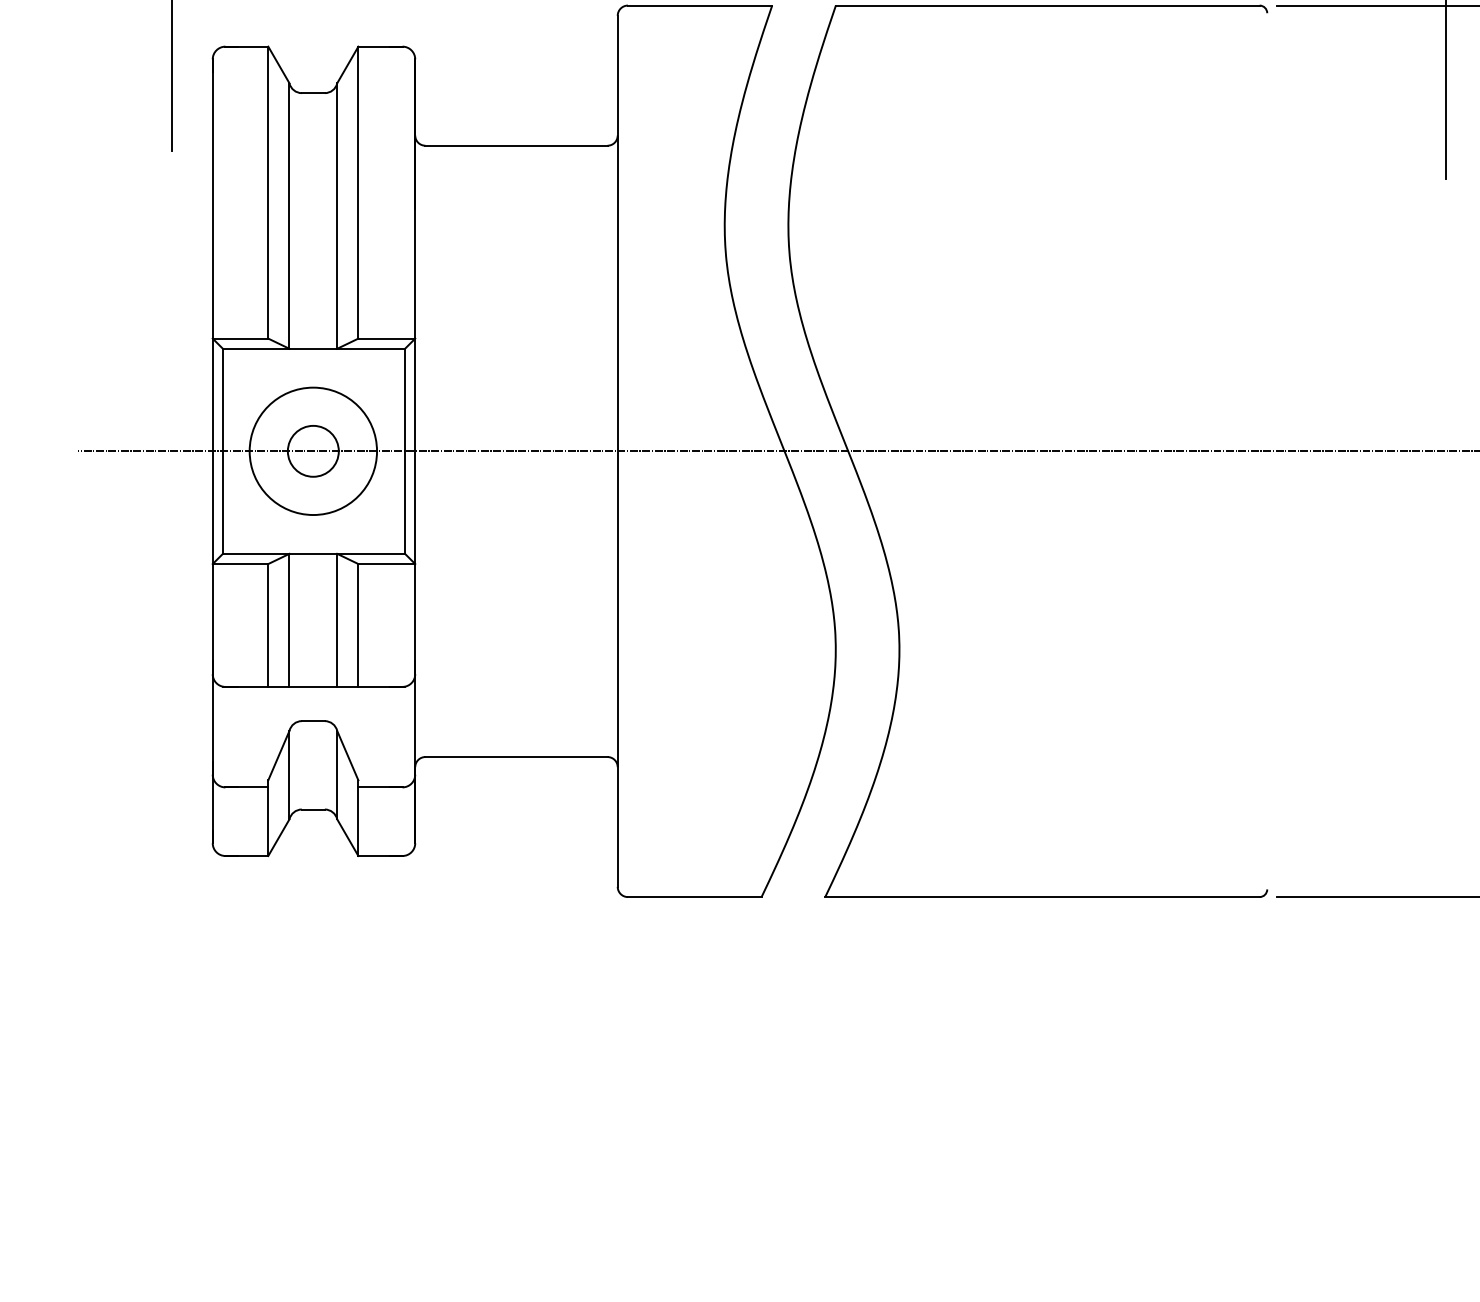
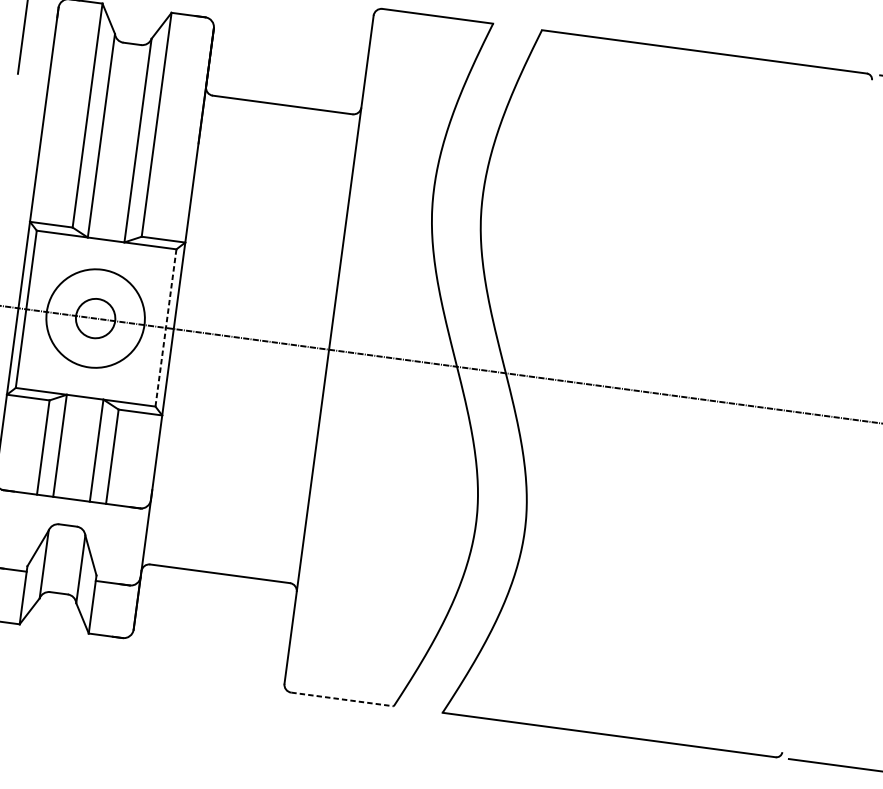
line: (405, 451) -> (166, 328), solid -> dashed
line: (694, 897) -> (342, 699), solid -> dashed

